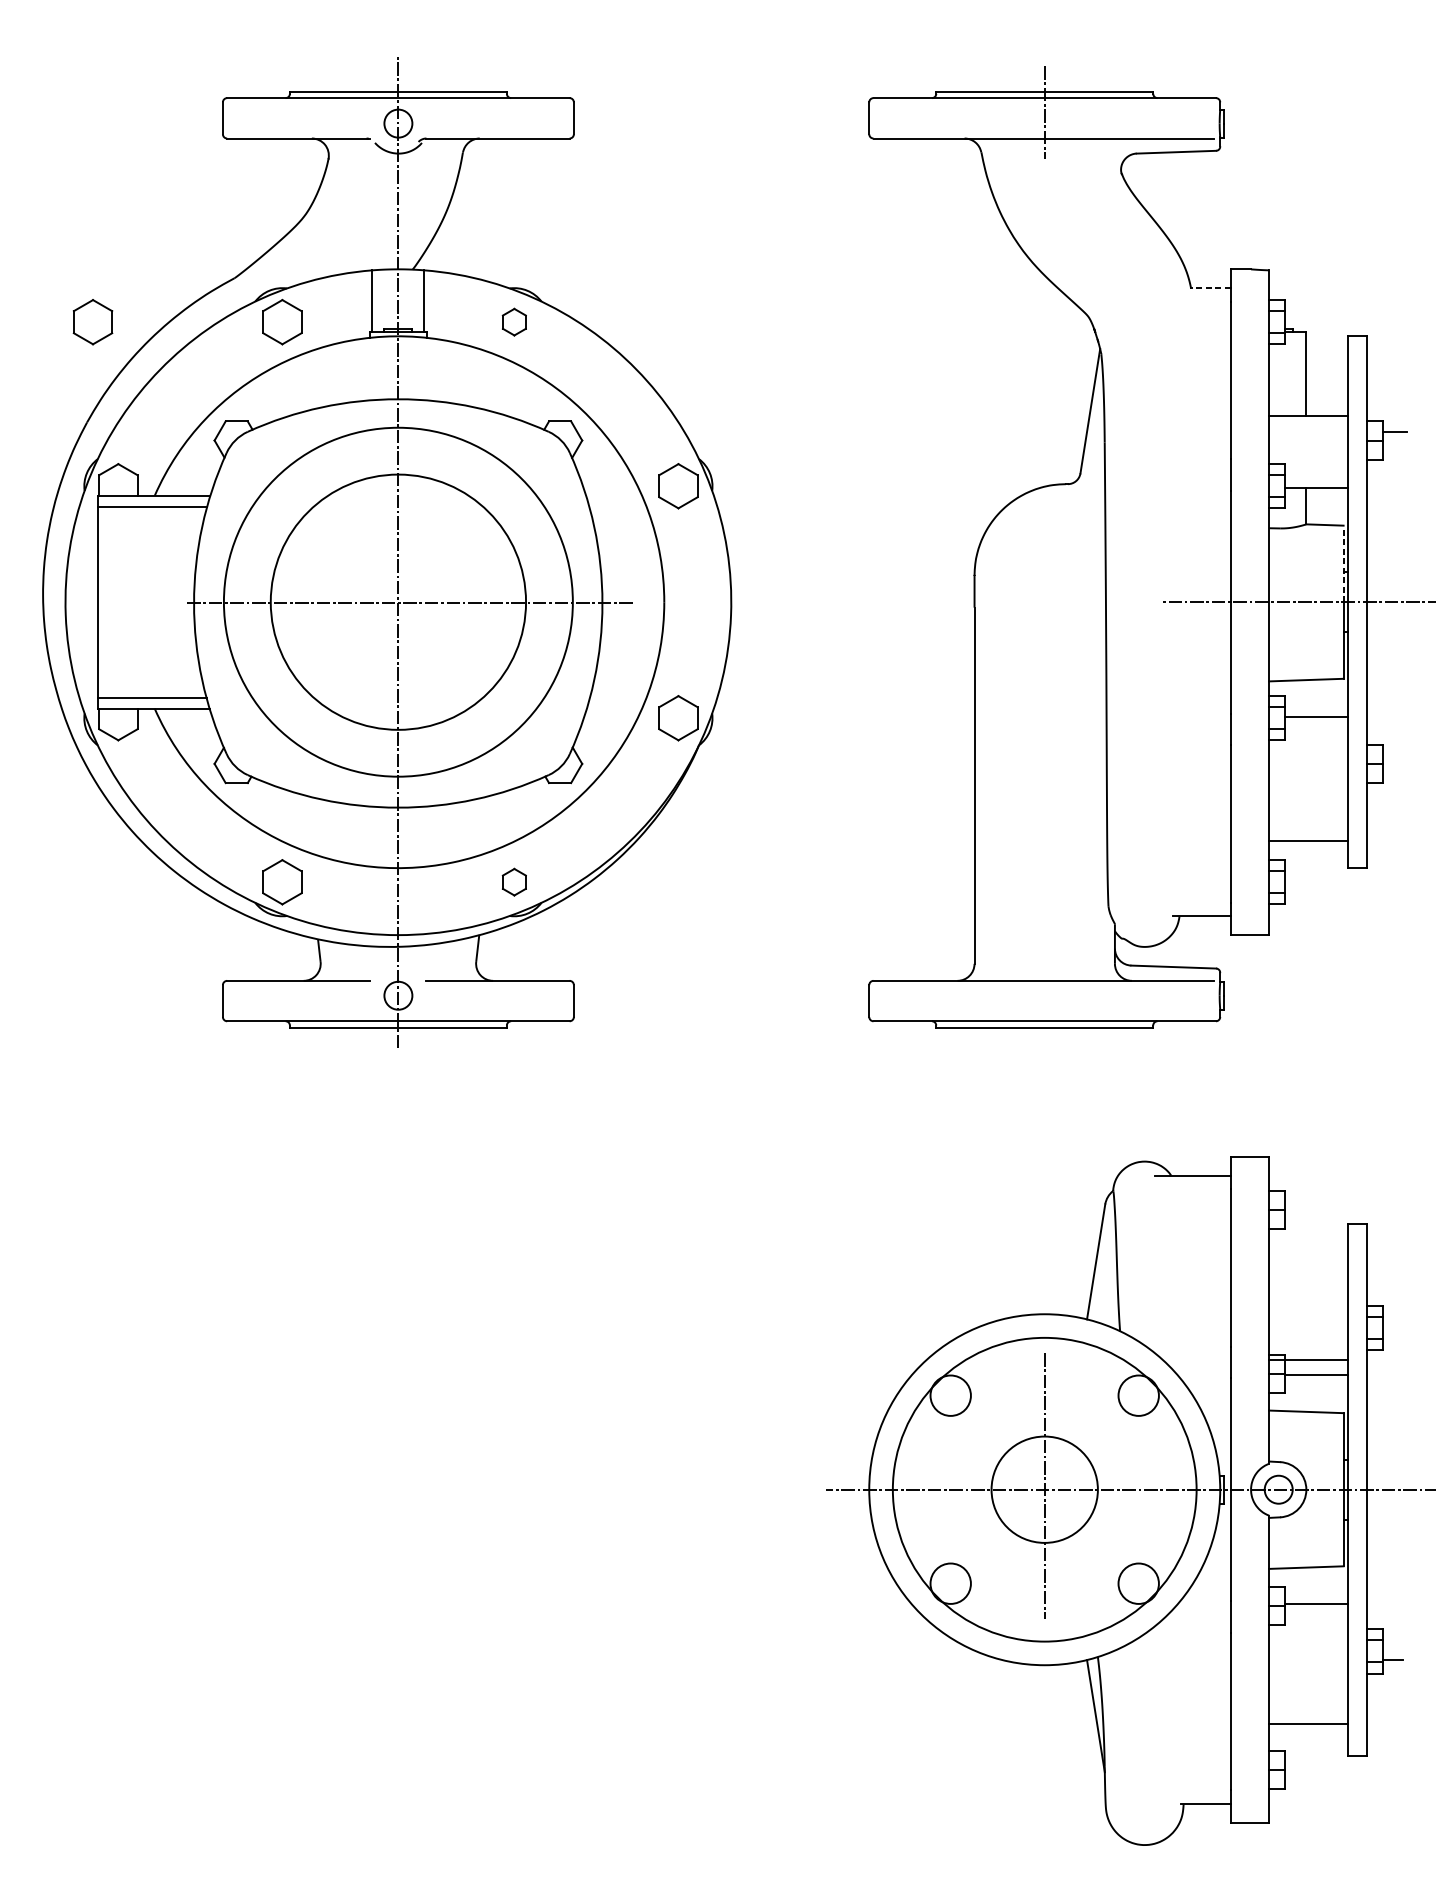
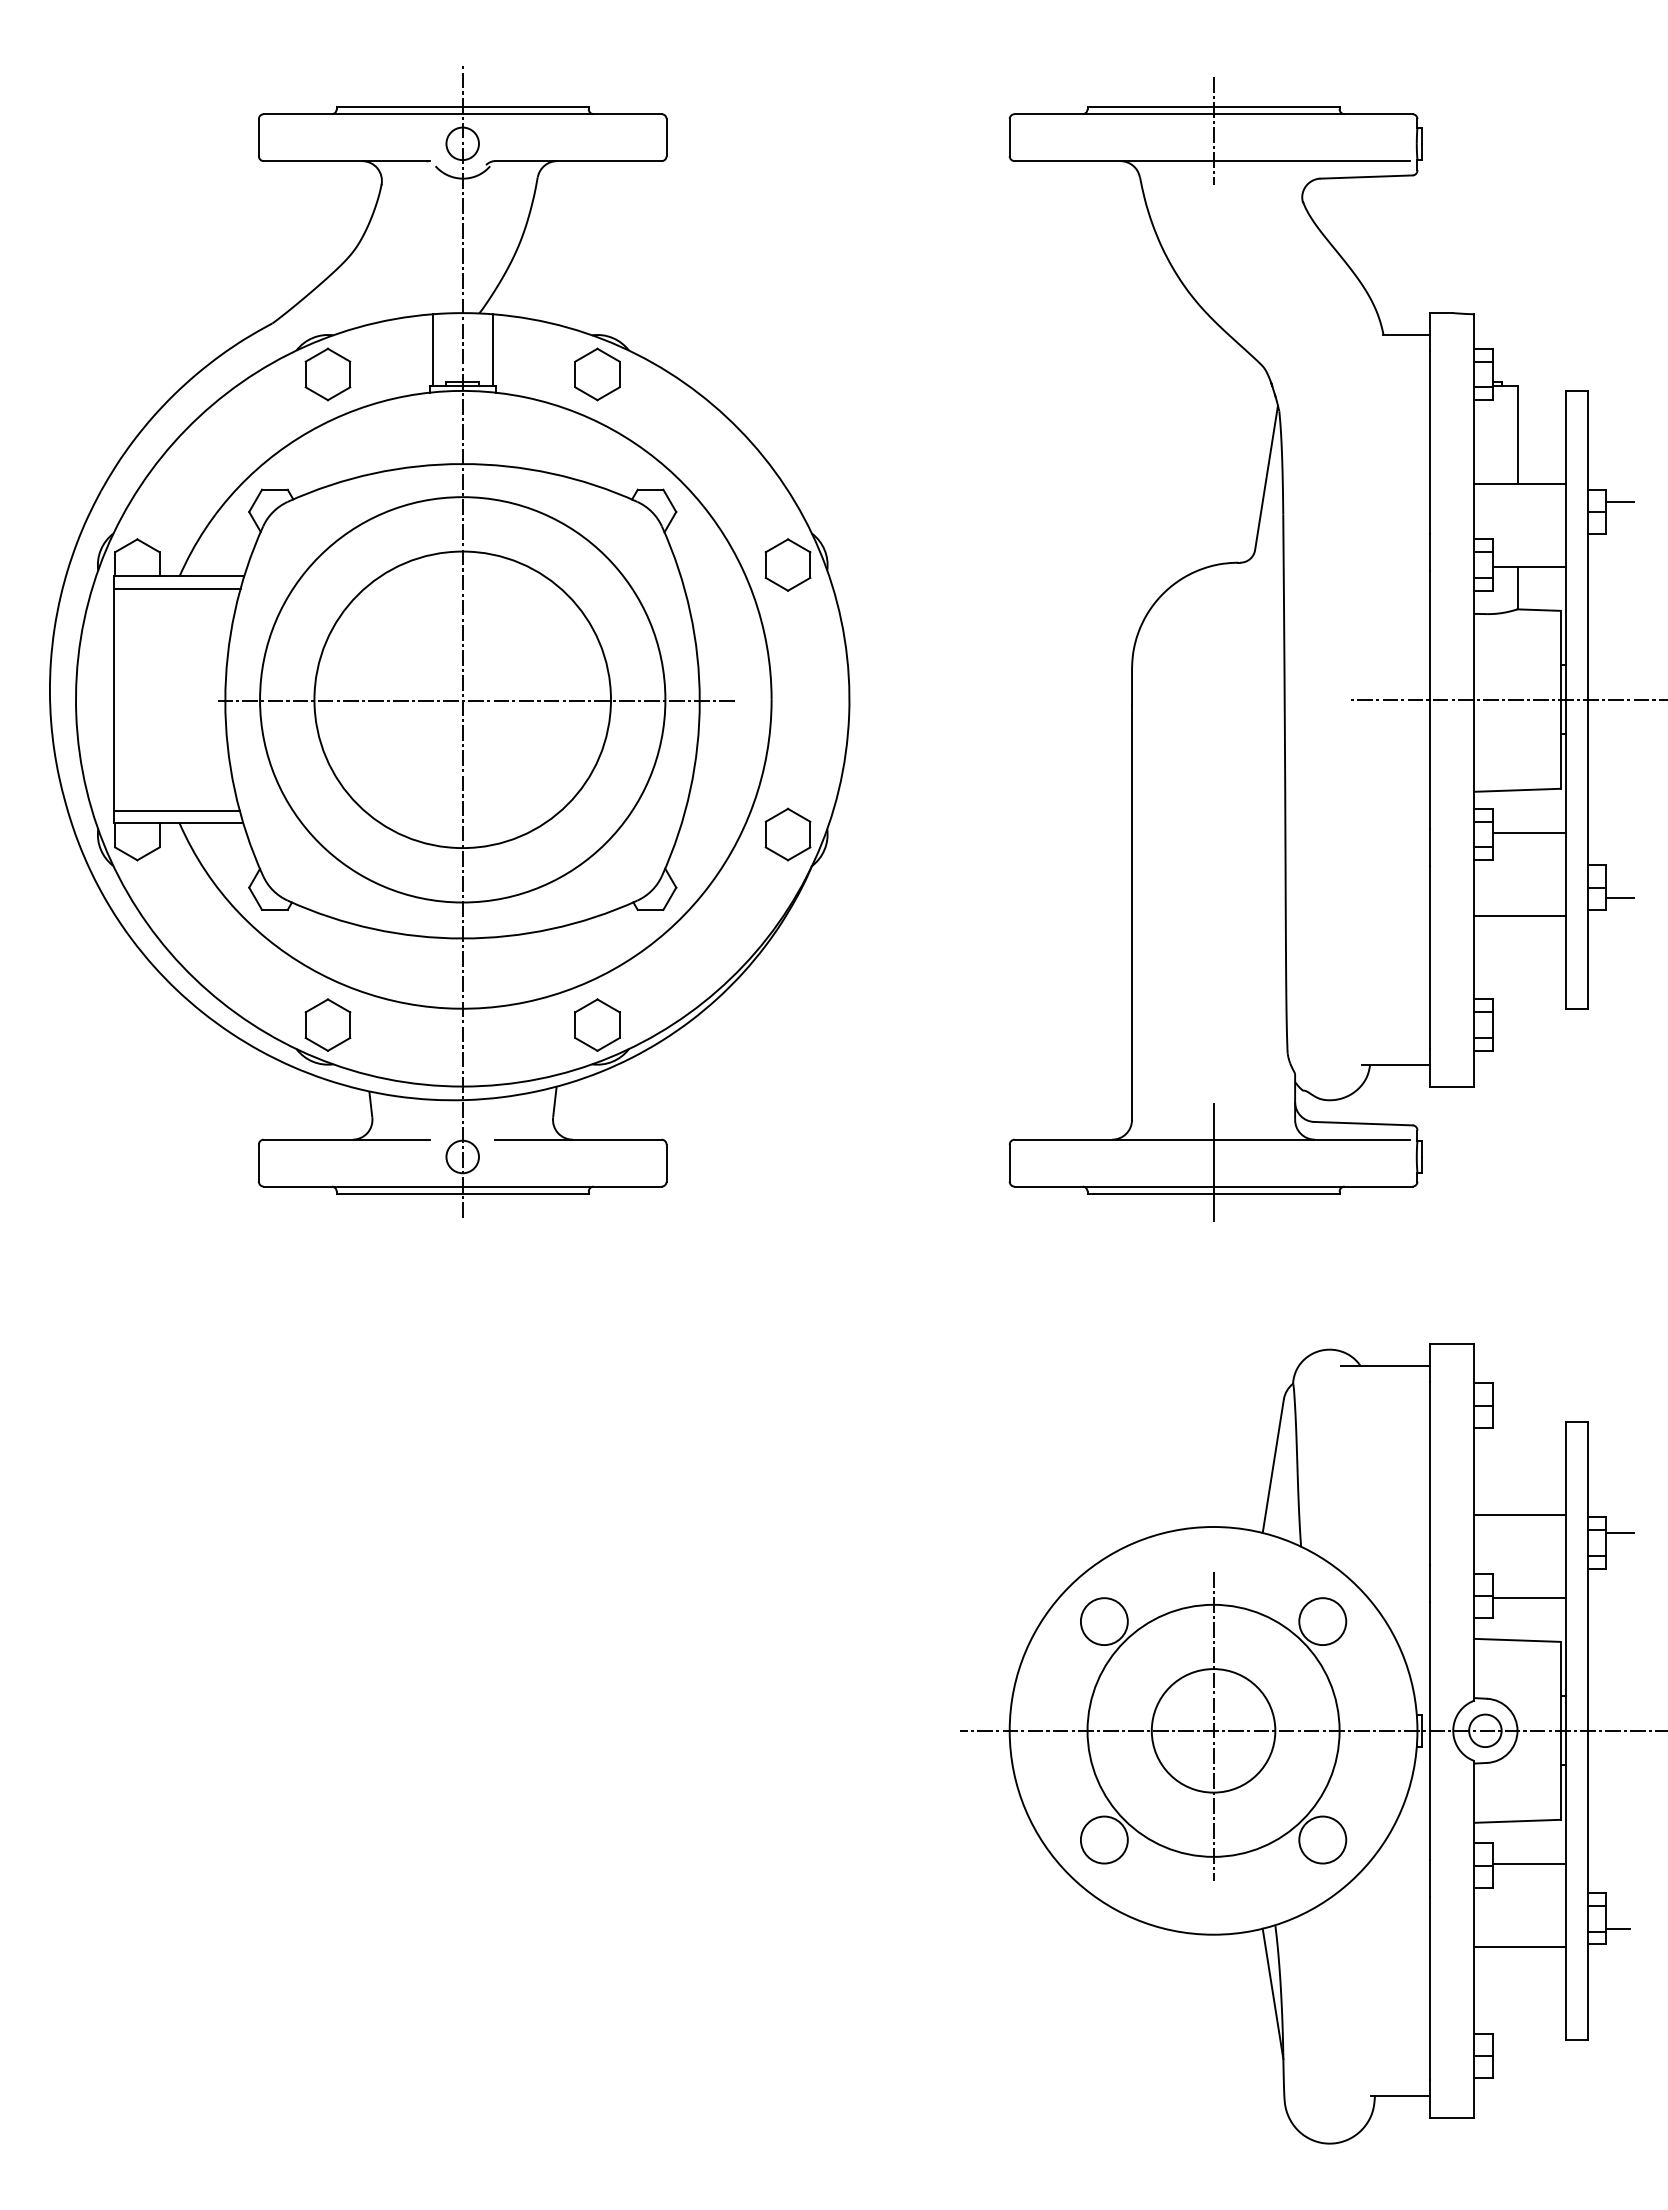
line: (1209, 287) -> (1405, 334), dashed -> solid
part: (92, 322) -> (107, 374), removed
part: (514, 322) -> (597, 374), size x1.67
line: (1343, 563) -> (1560, 654), dashed -> solid
line: (1394, 772) -> (1619, 897), added
line: (1308, 841) -> (1519, 916), moved
part: (514, 881) -> (597, 1024), size x1.67
line: (1044, 1000) -> (1213, 1162), added
line: (1394, 1319) -> (1619, 1533), added
line: (1308, 1360) -> (1519, 1514), moved
circle: (1044, 1489) -> (1213, 1730), size x0.71
line: (1308, 1724) -> (1519, 1947), moved

